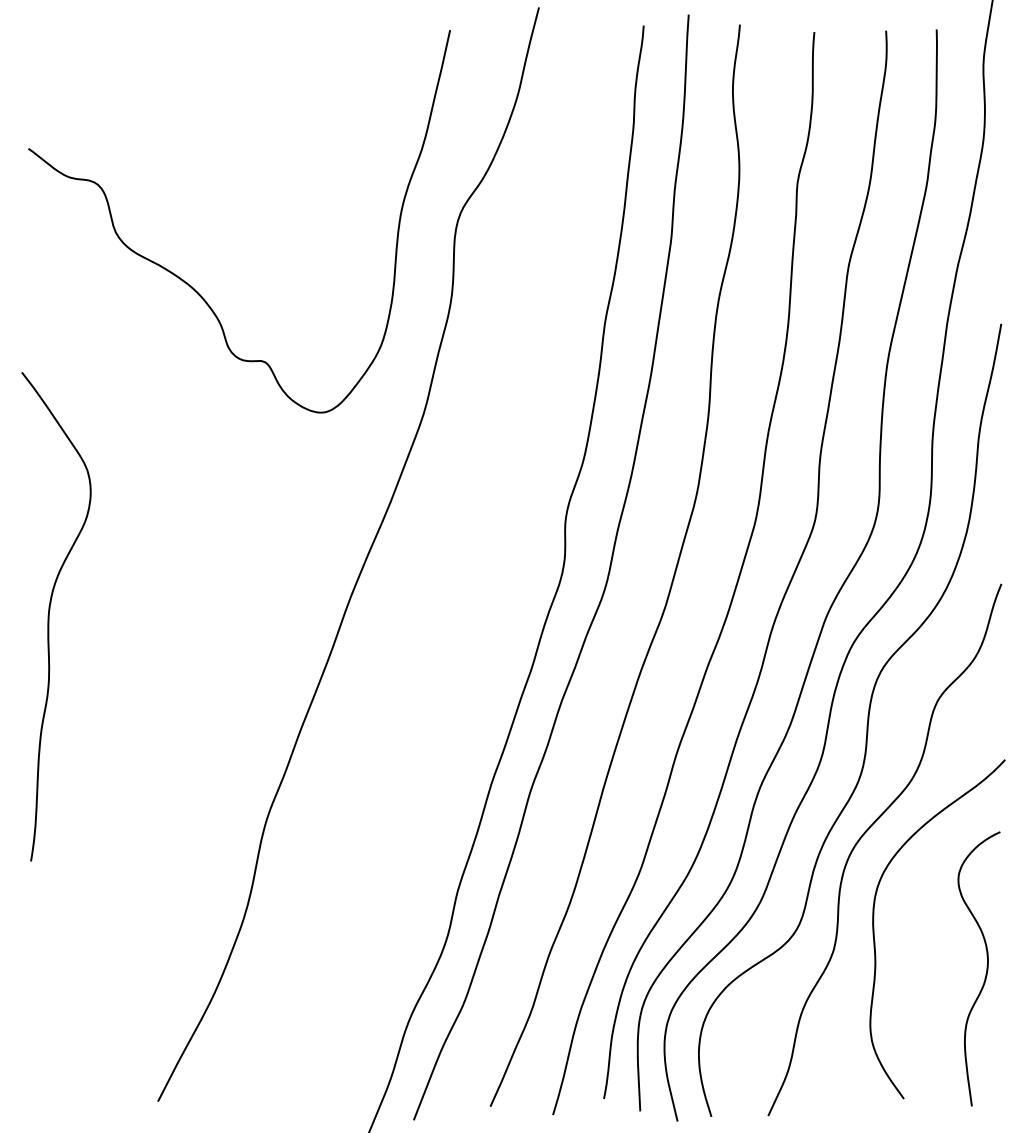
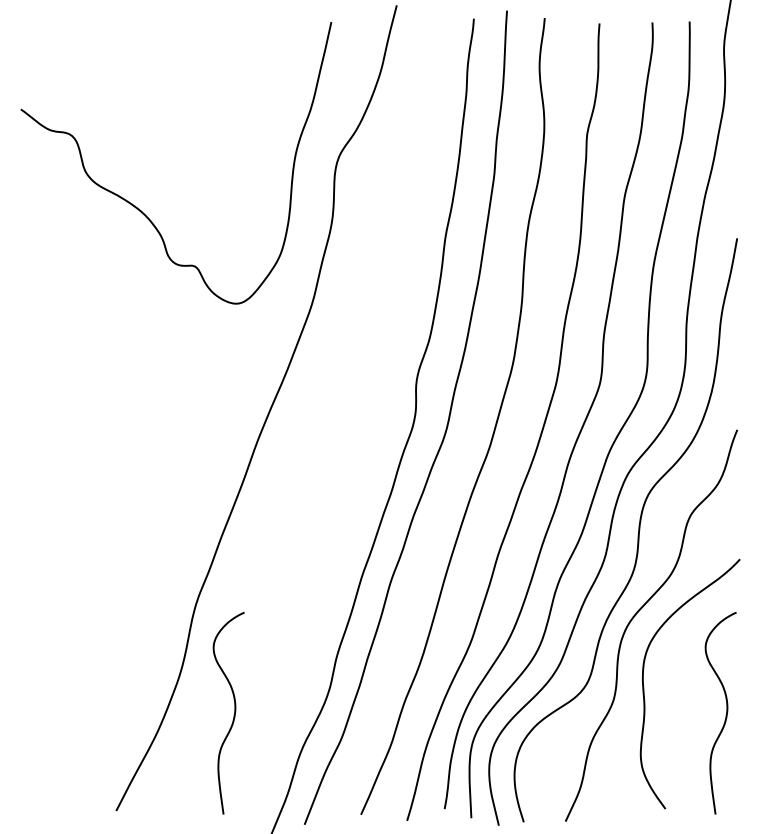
curve: (49, 616) -> (36, 453), removed
curve: (317, 971) -> (233, 715), added

